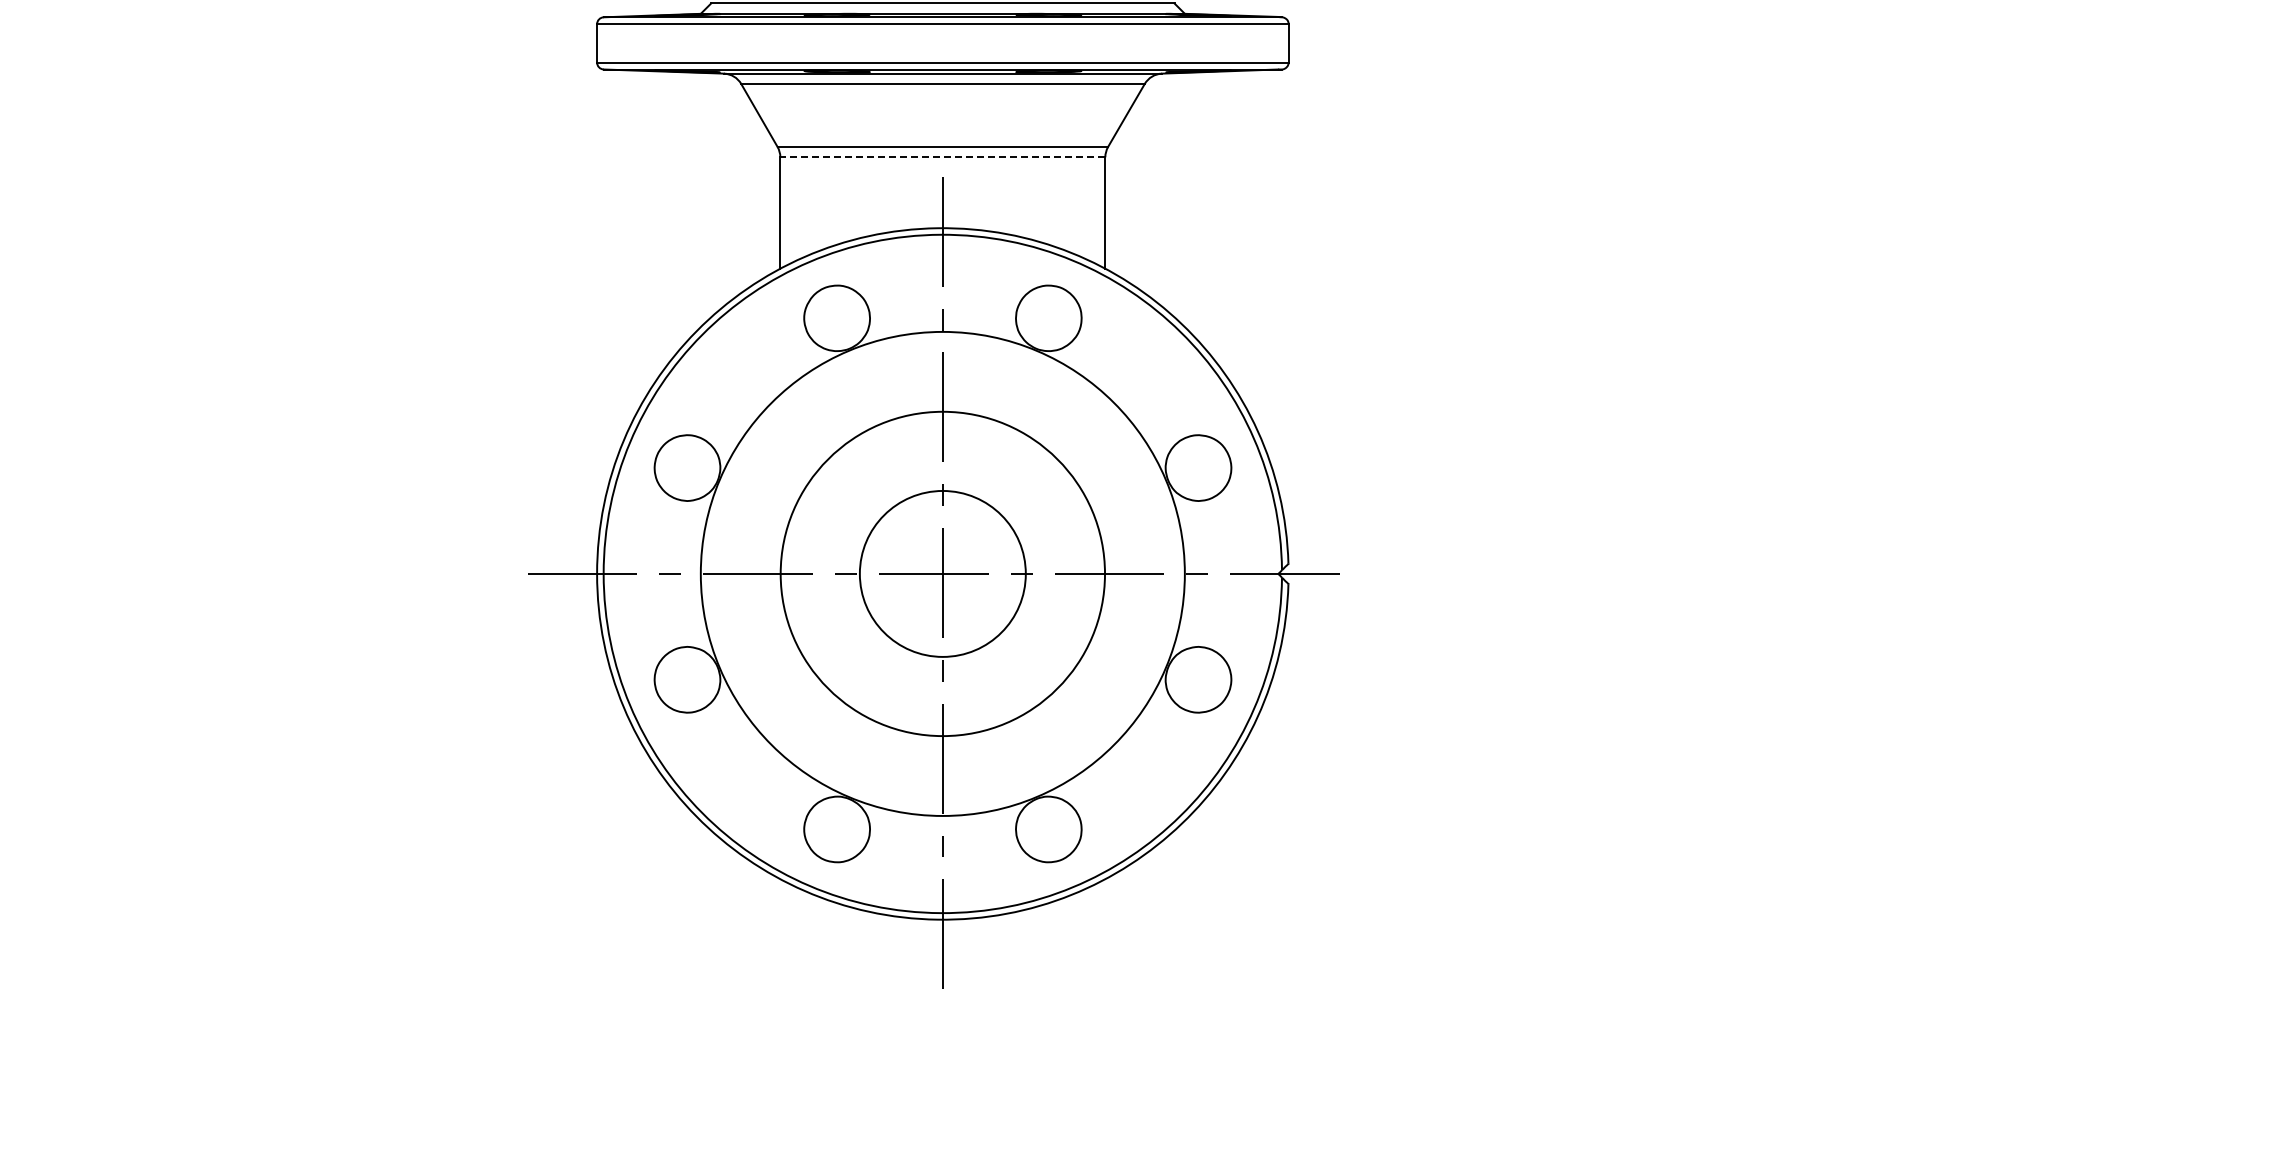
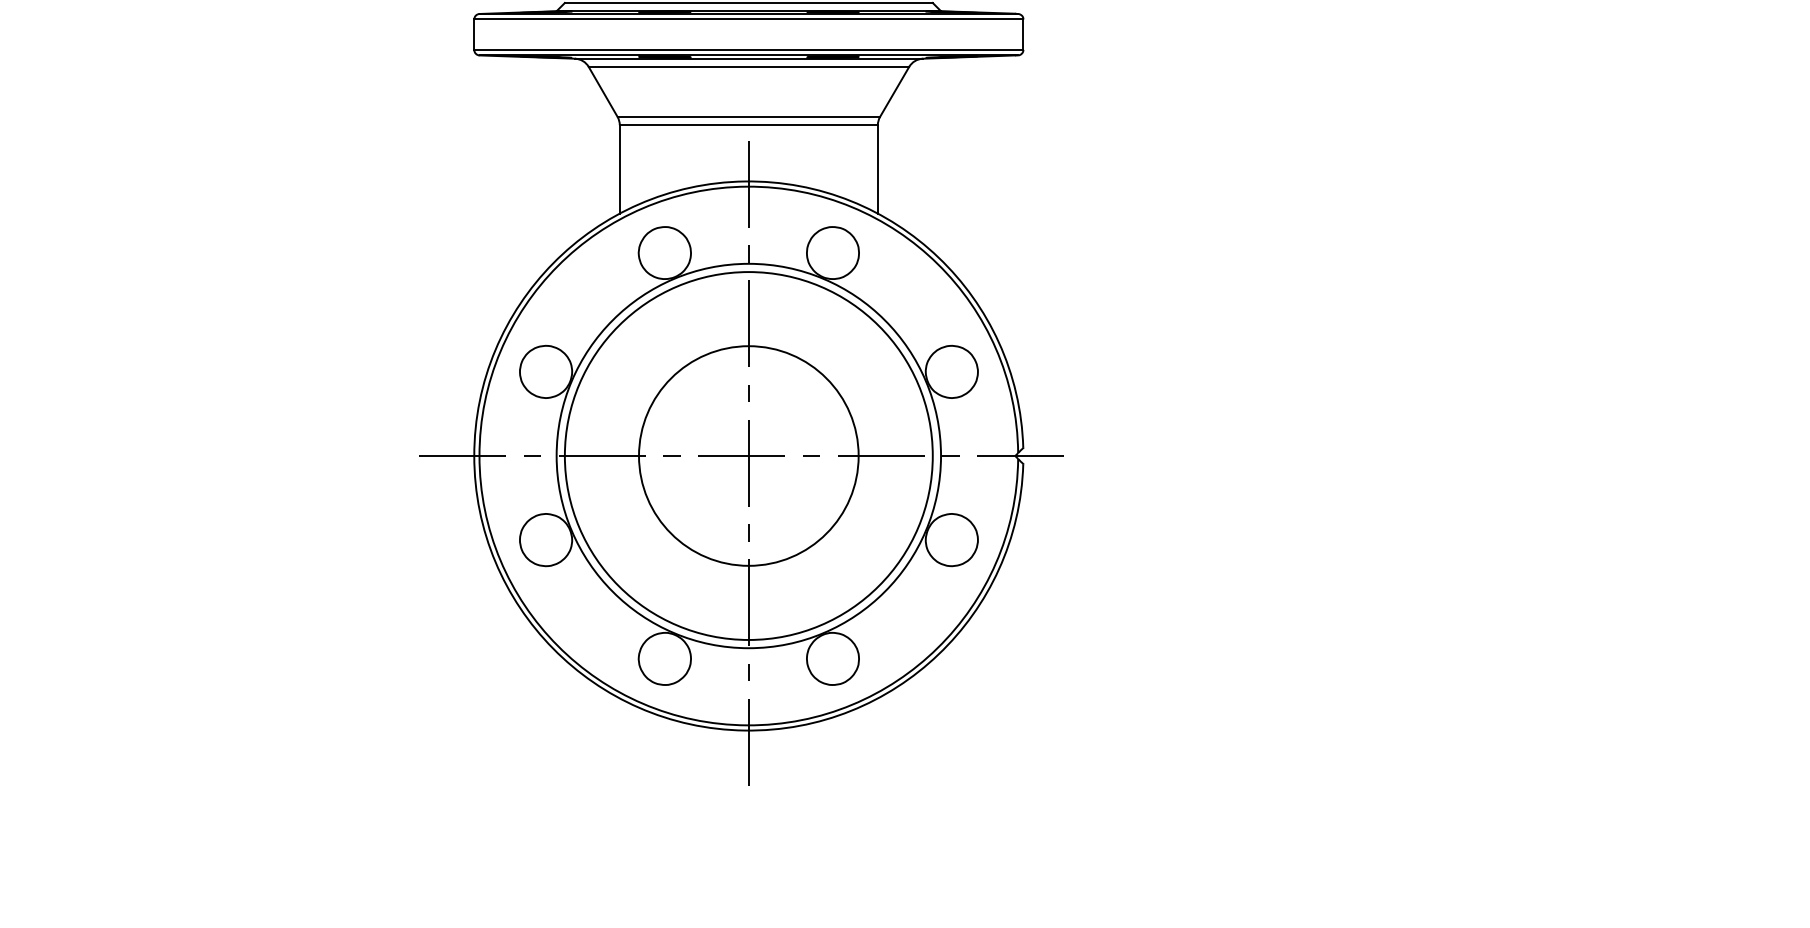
line: (942, 157) -> (748, 125), dashed -> solid
circle: (942, 573) -> (748, 455), size x1.43
circle: (942, 573) -> (748, 455), size x1.67

